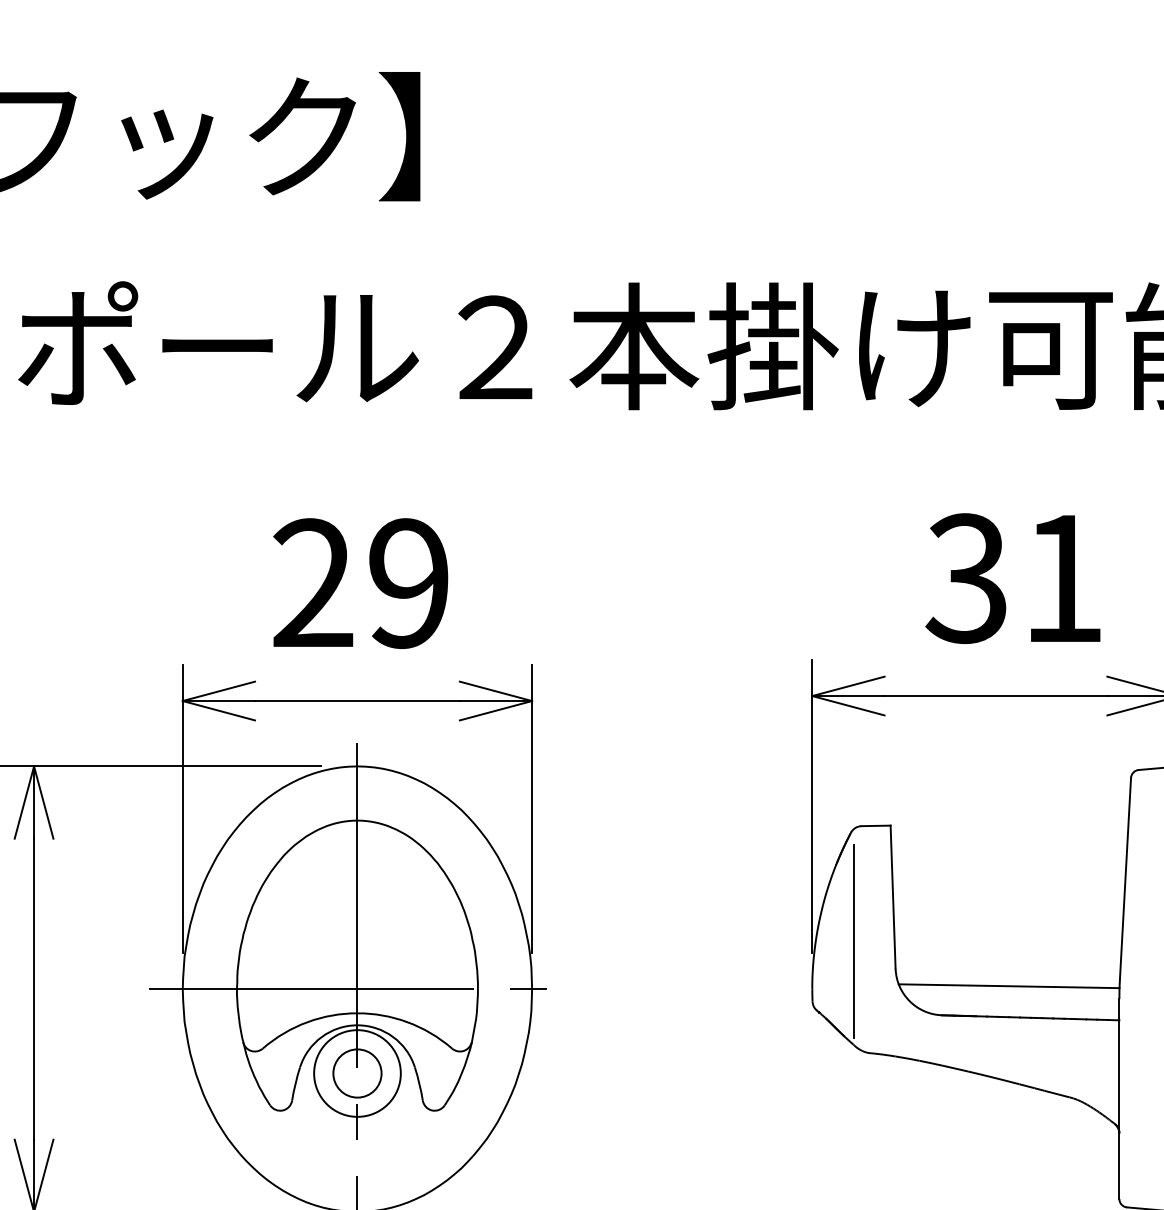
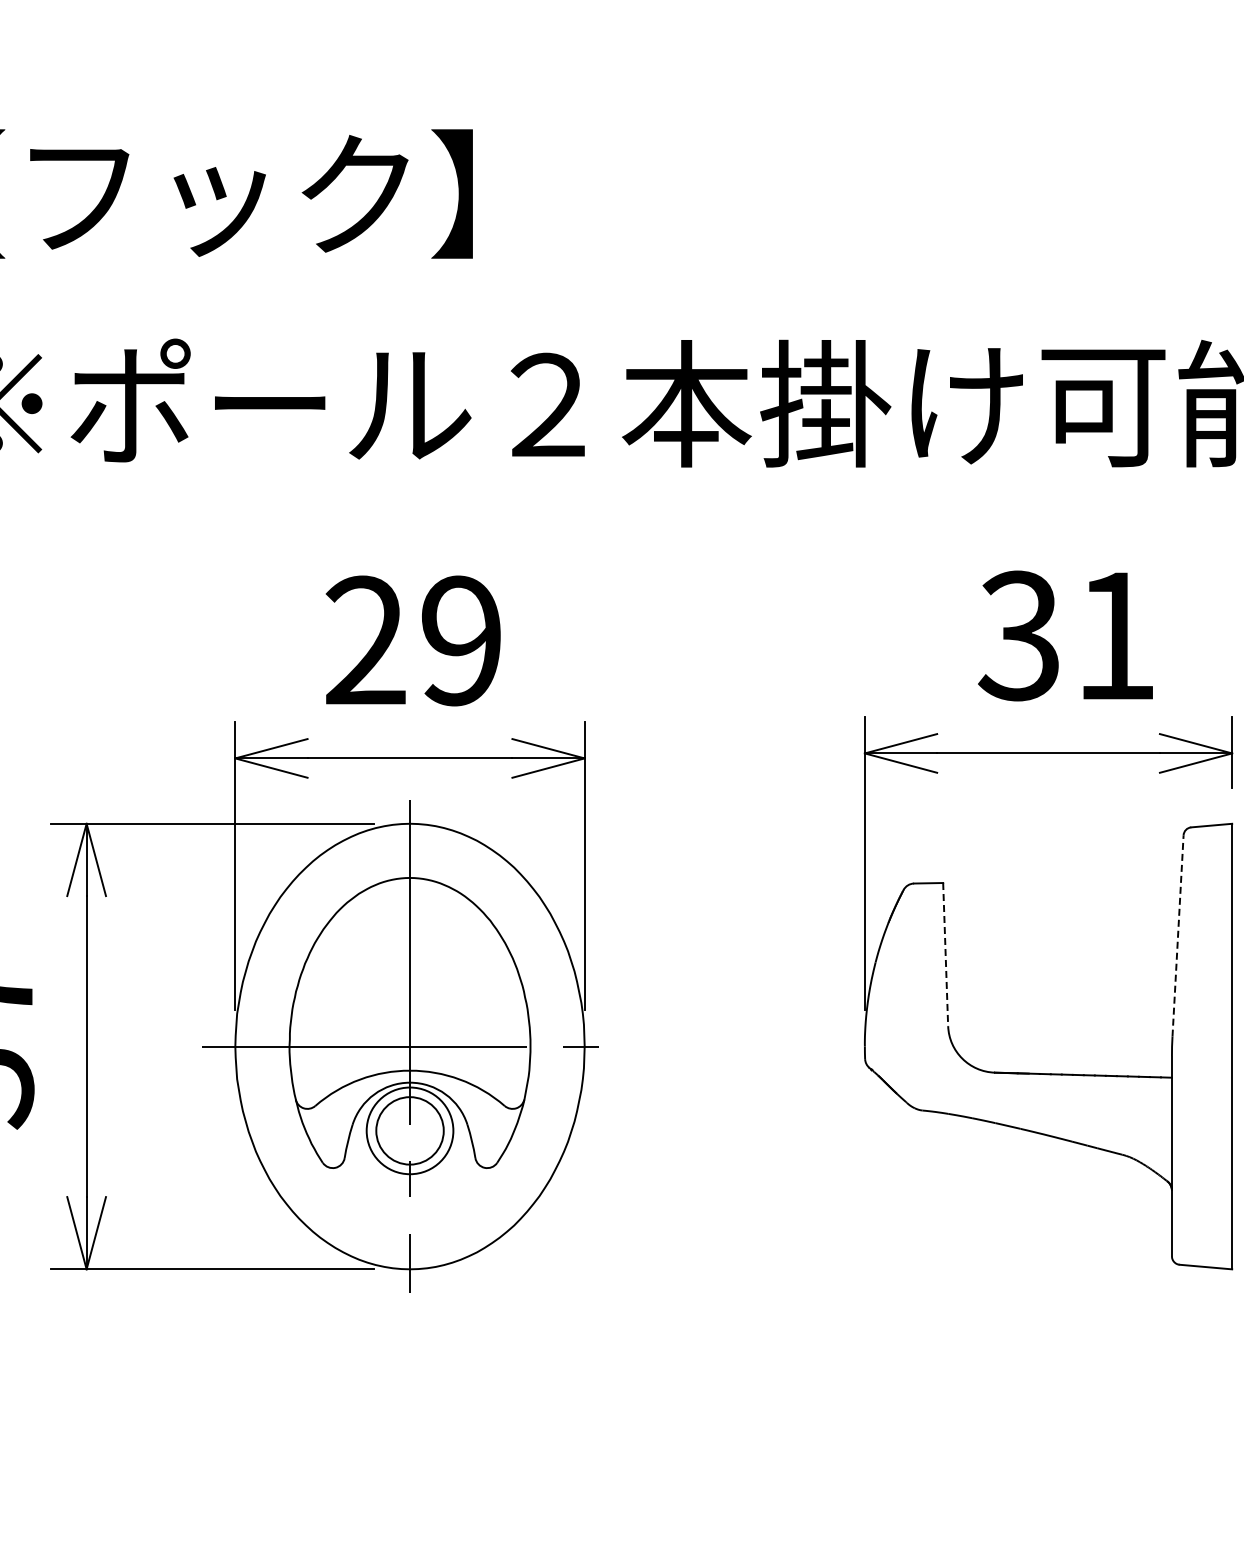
line: (1125, 878) -> (1178, 935), solid -> dashed
line: (892, 897) -> (945, 954), solid -> dashed
line: (854, 941) -> (907, 998), removed
line: (1008, 986) -> (1061, 1043), removed
circle: (356, 1073) -> (409, 1130), size x1.4

